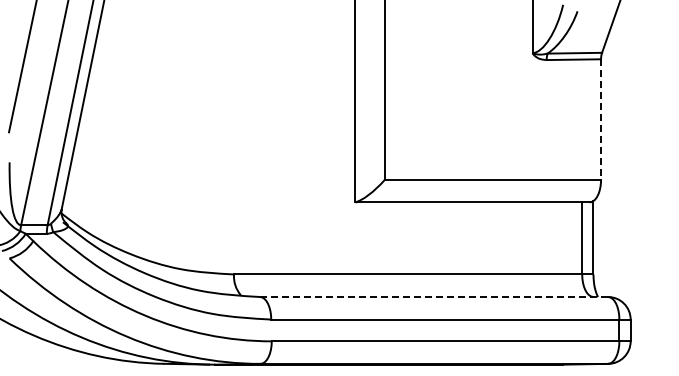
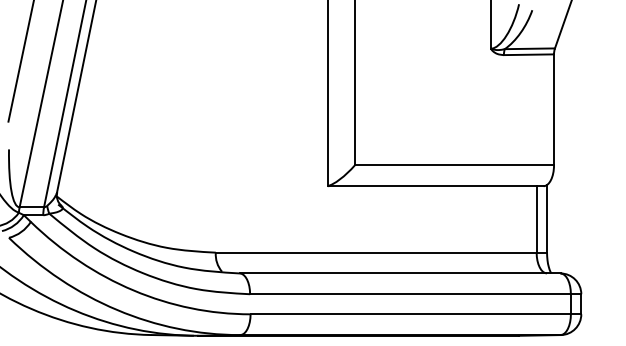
line: (601, 120) -> (554, 110), dashed -> solid
line: (434, 297) -> (400, 273), dashed -> solid

